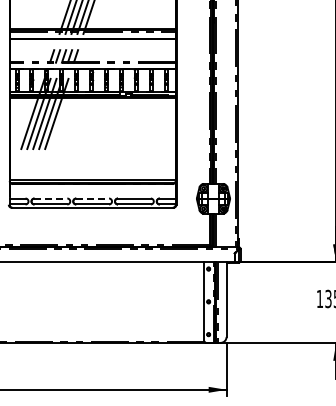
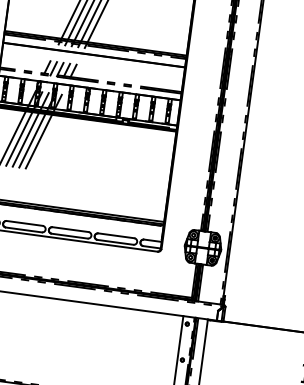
line: (51, 198) -> (25, 223), dashed -> solid
line: (93, 198) -> (71, 229), dashed -> solid

